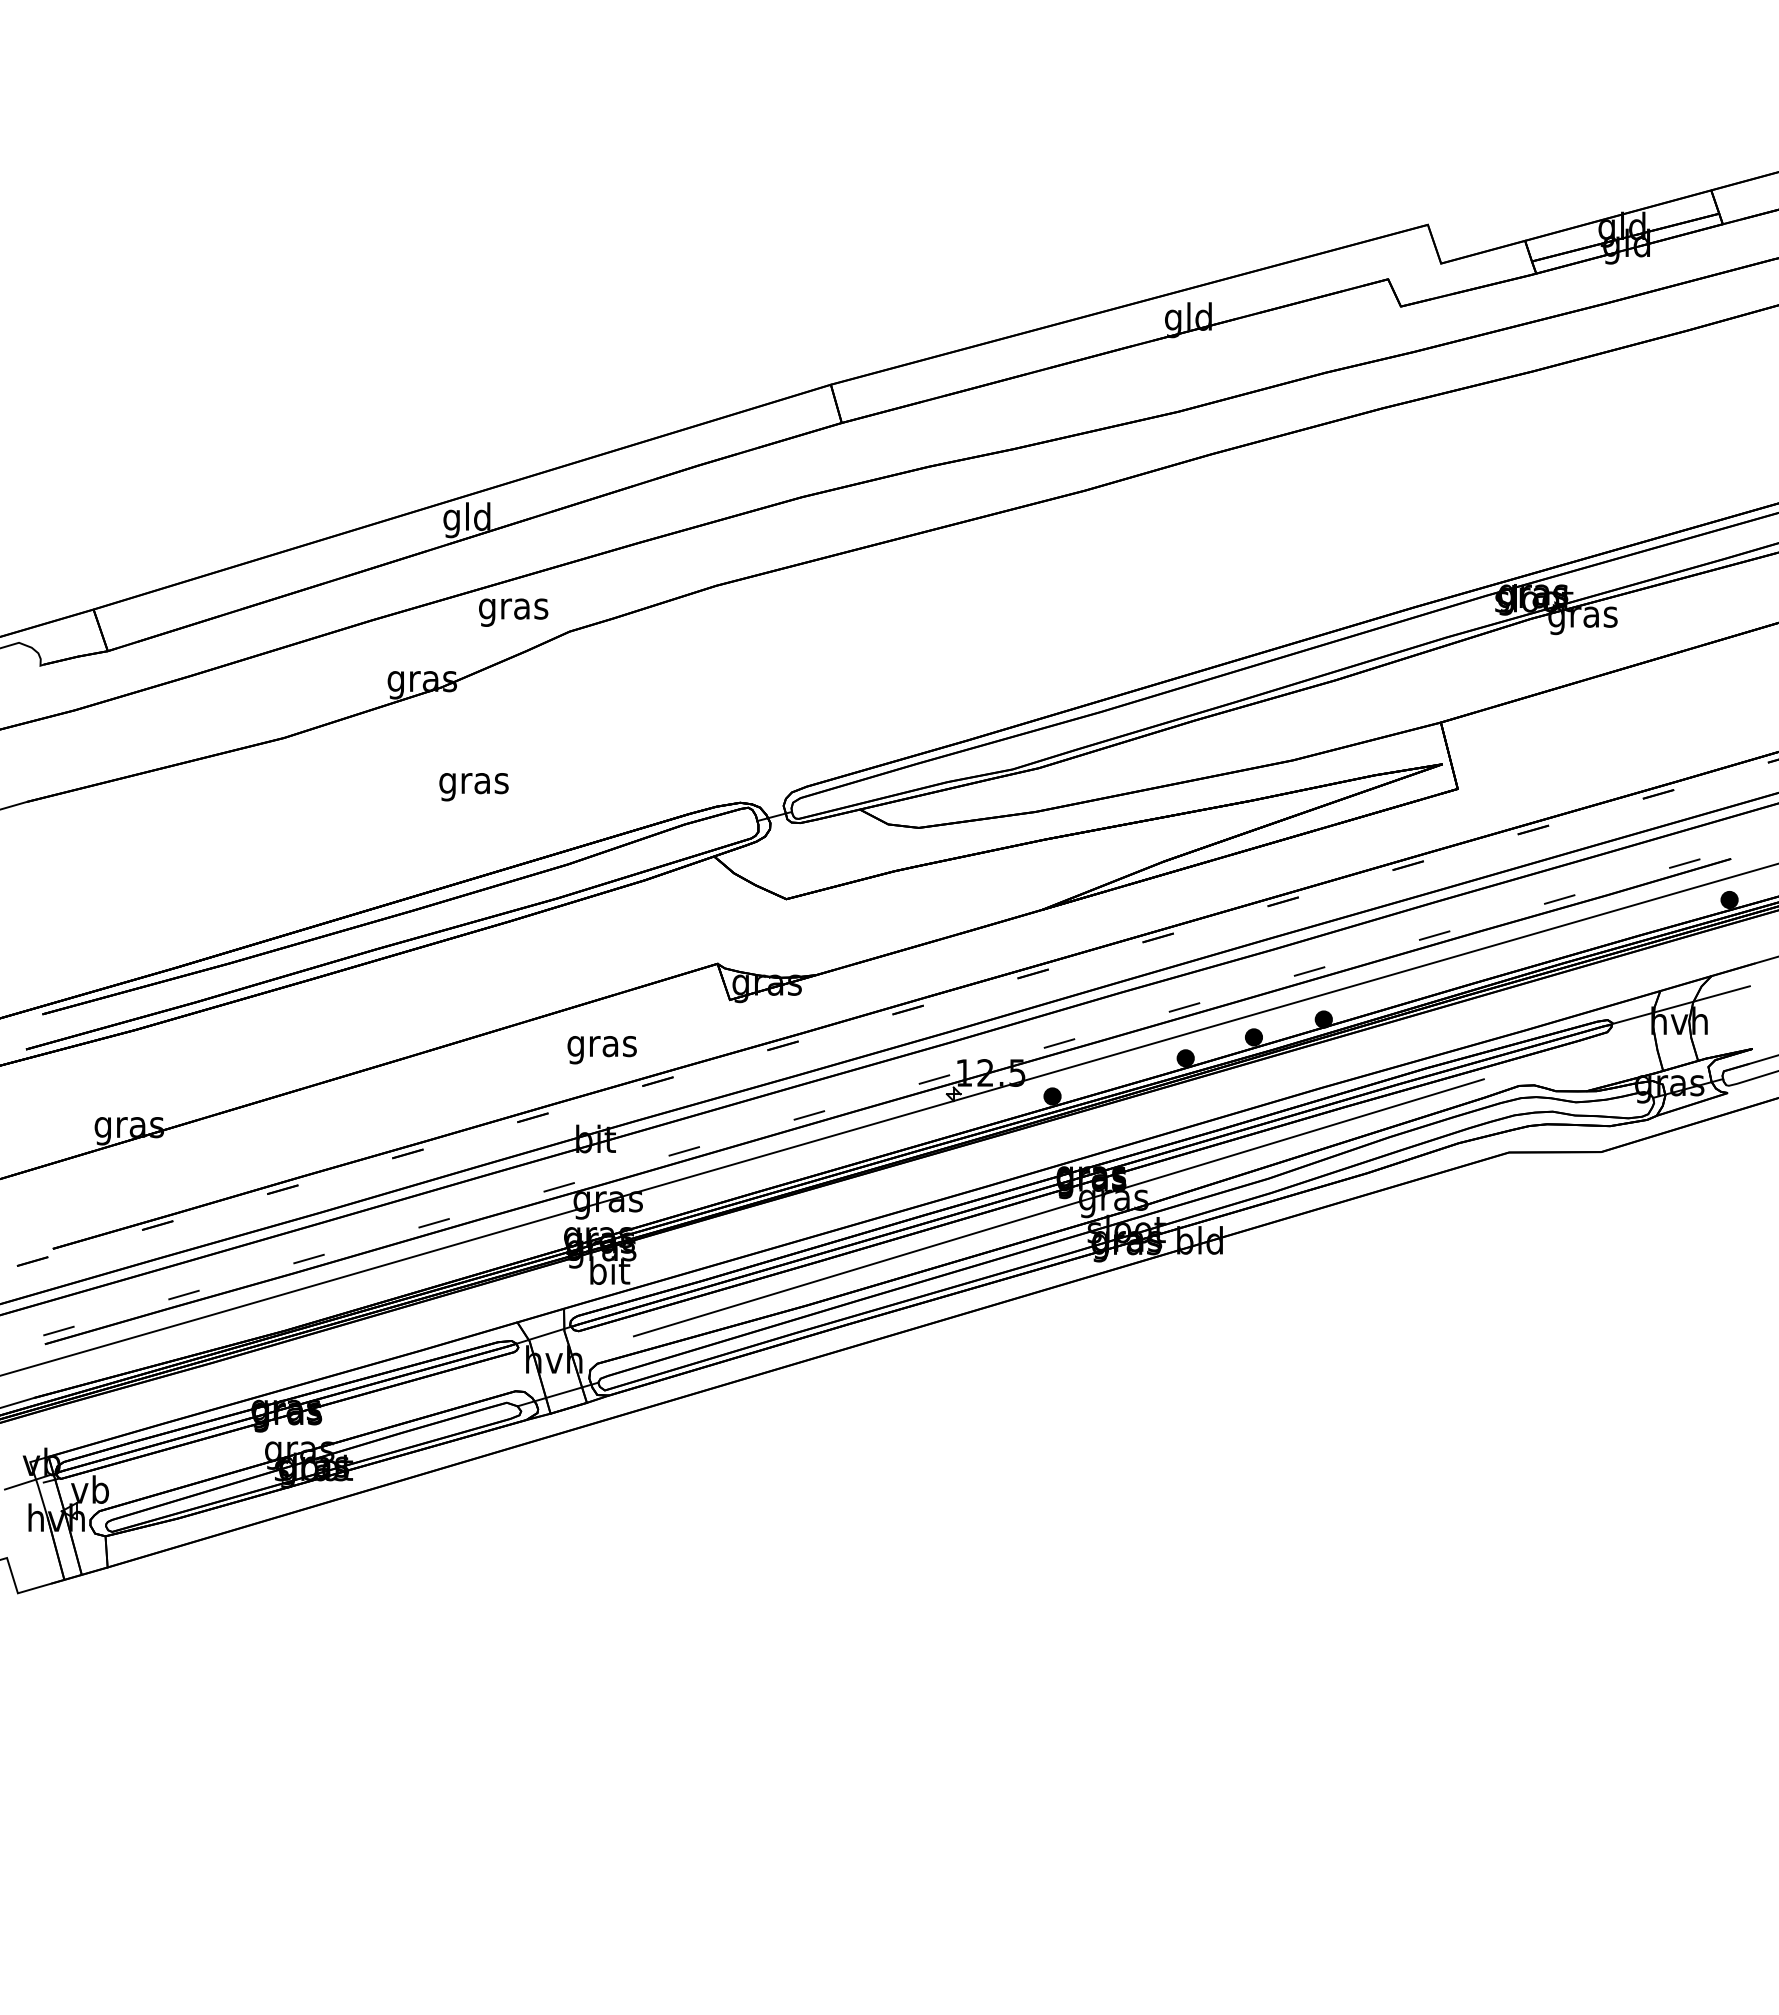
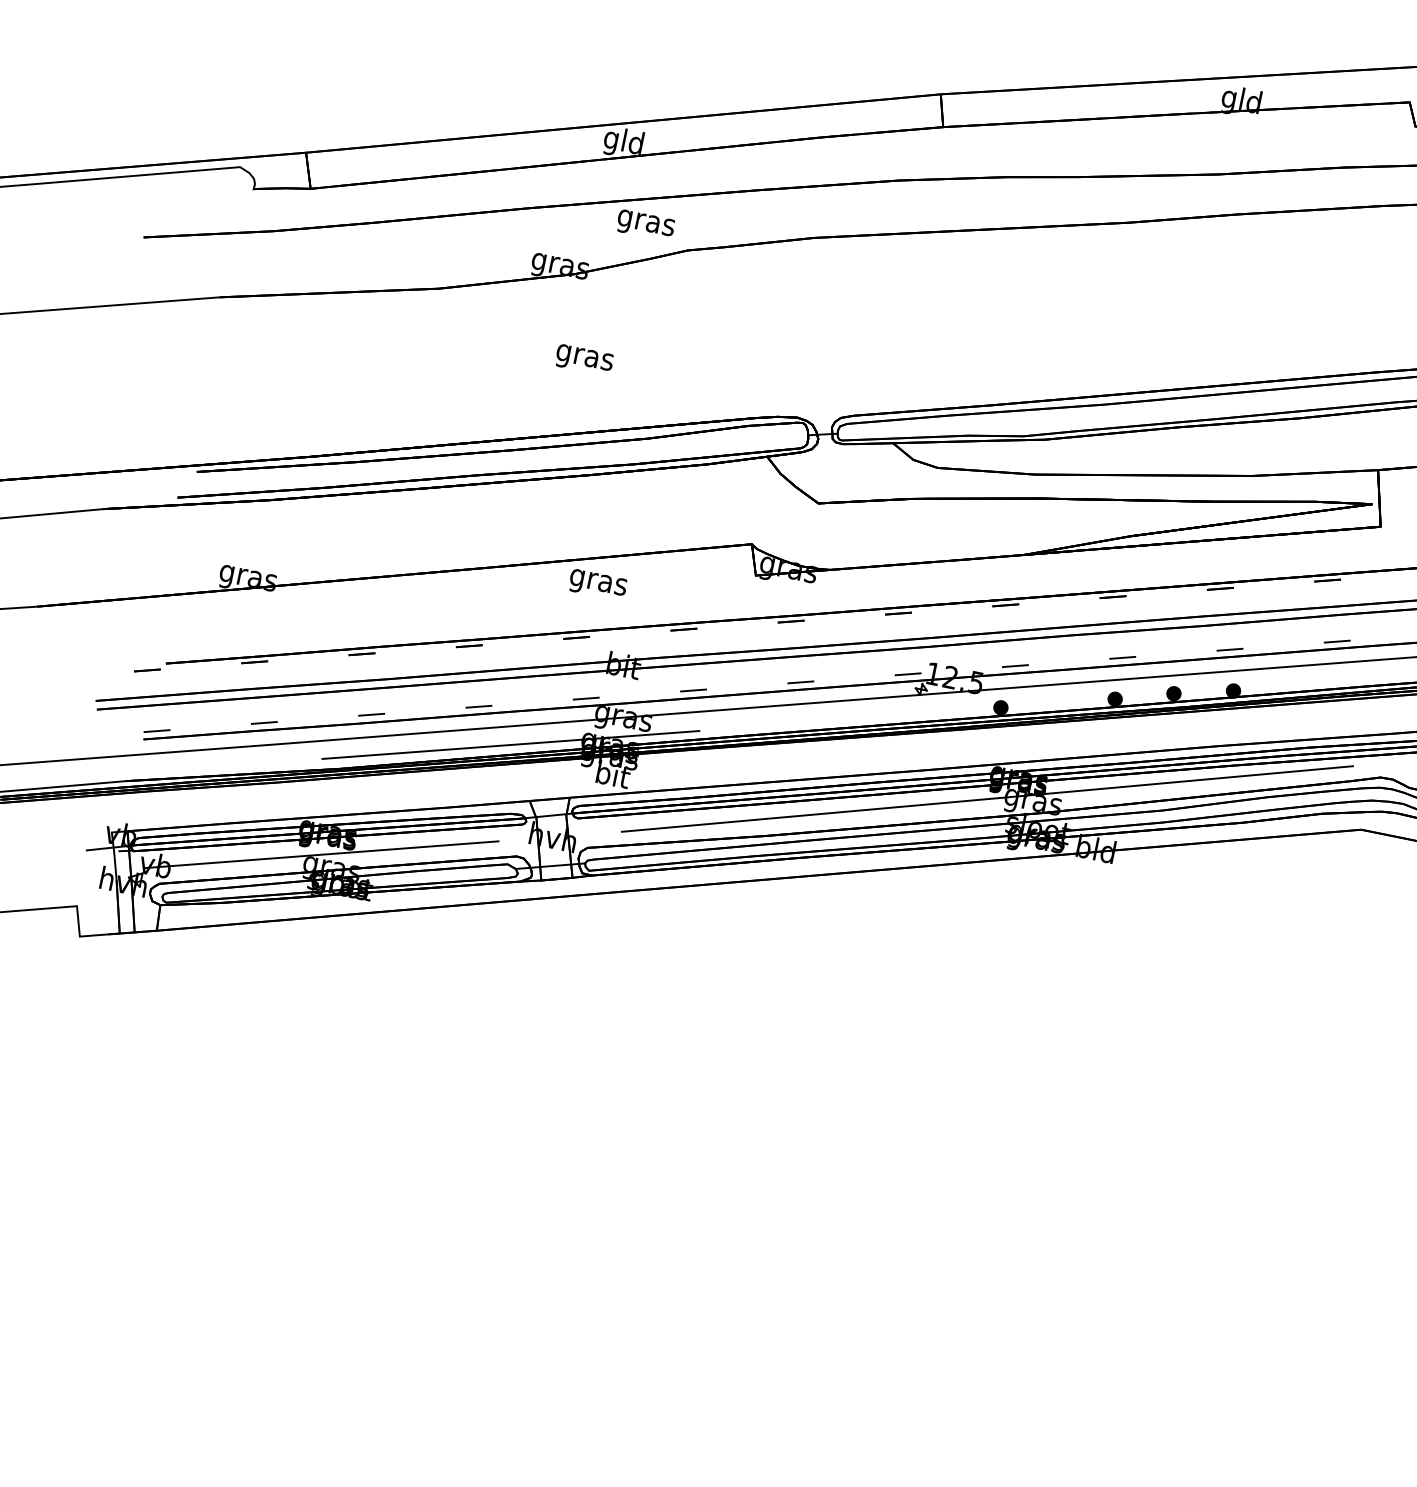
text: (601, 1050) -> (597, 585), moved
line: (481, 1260) -> (511, 744), added
line: (283, 1436) -> (321, 854), added

